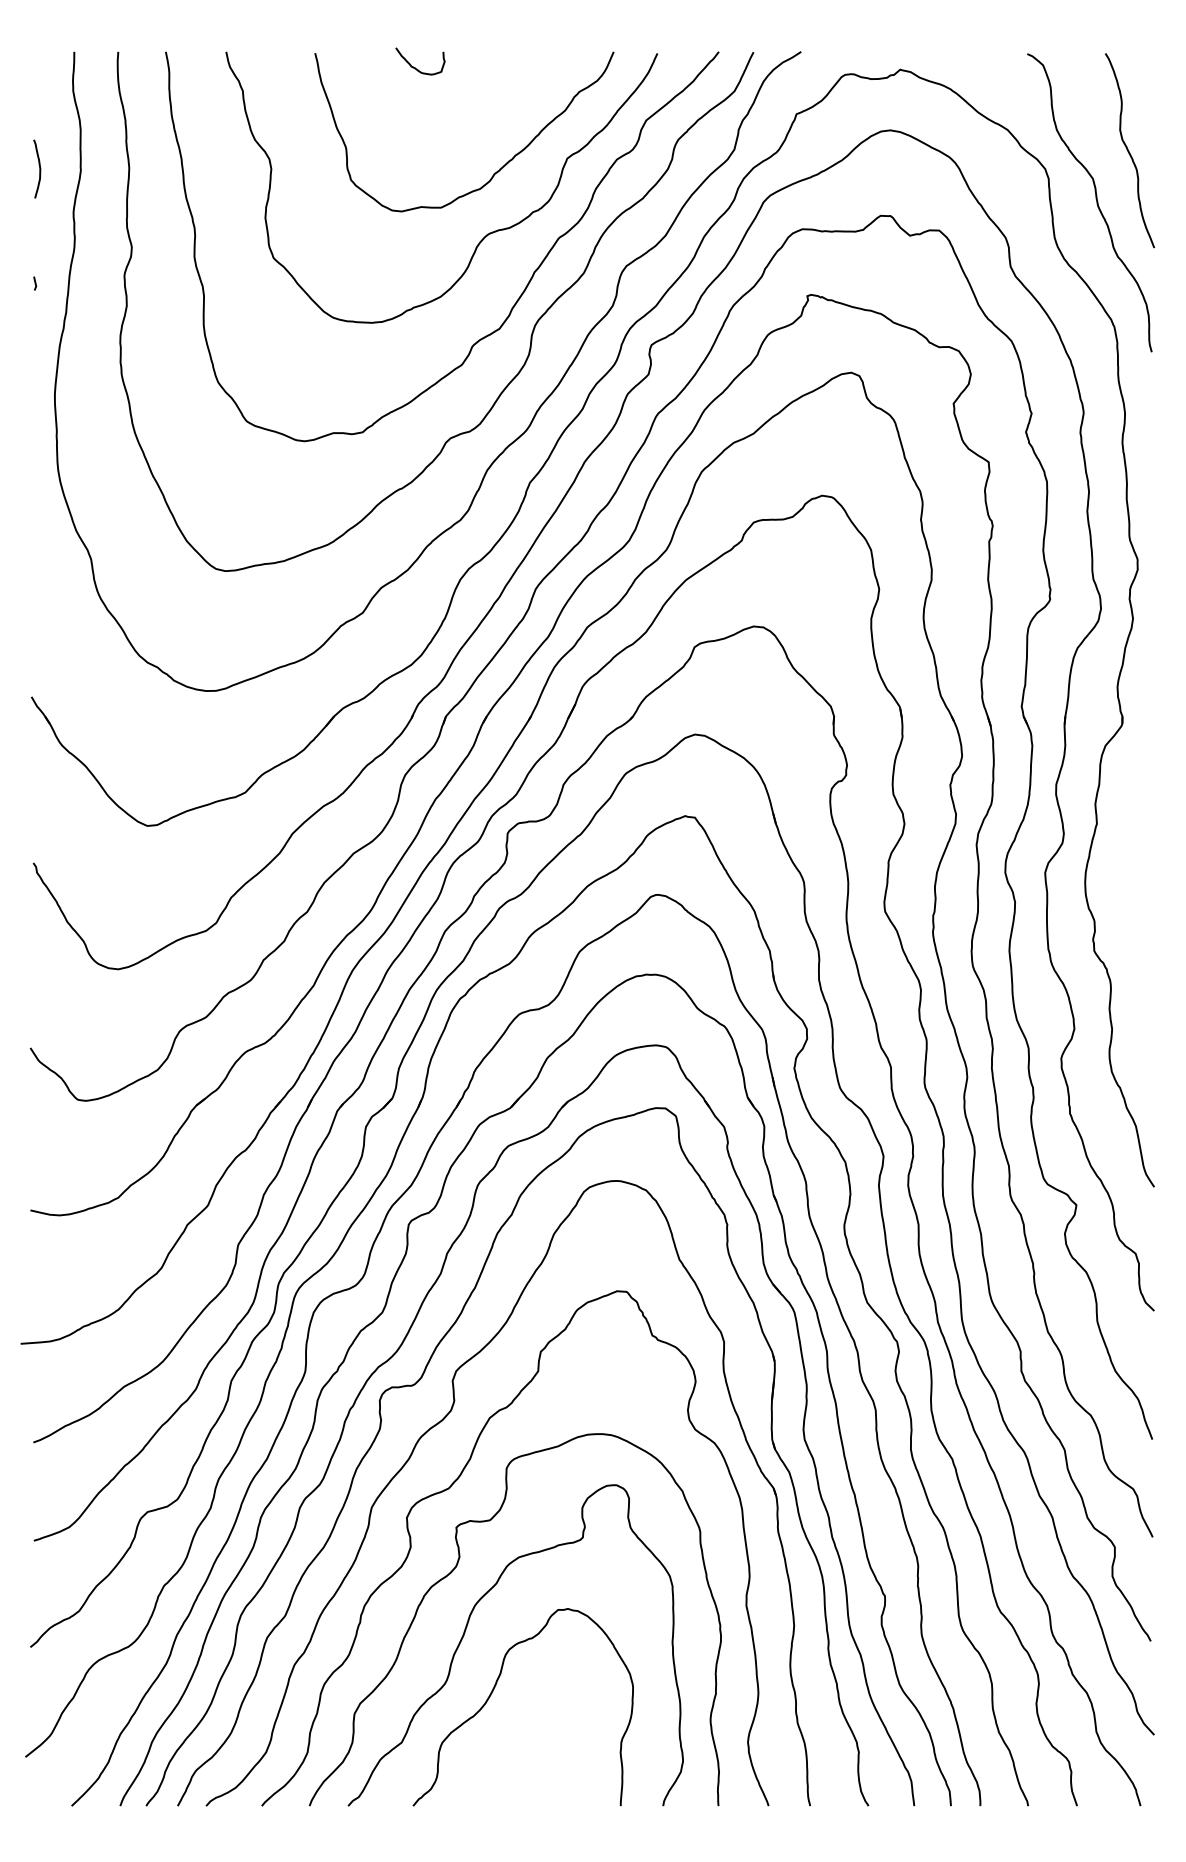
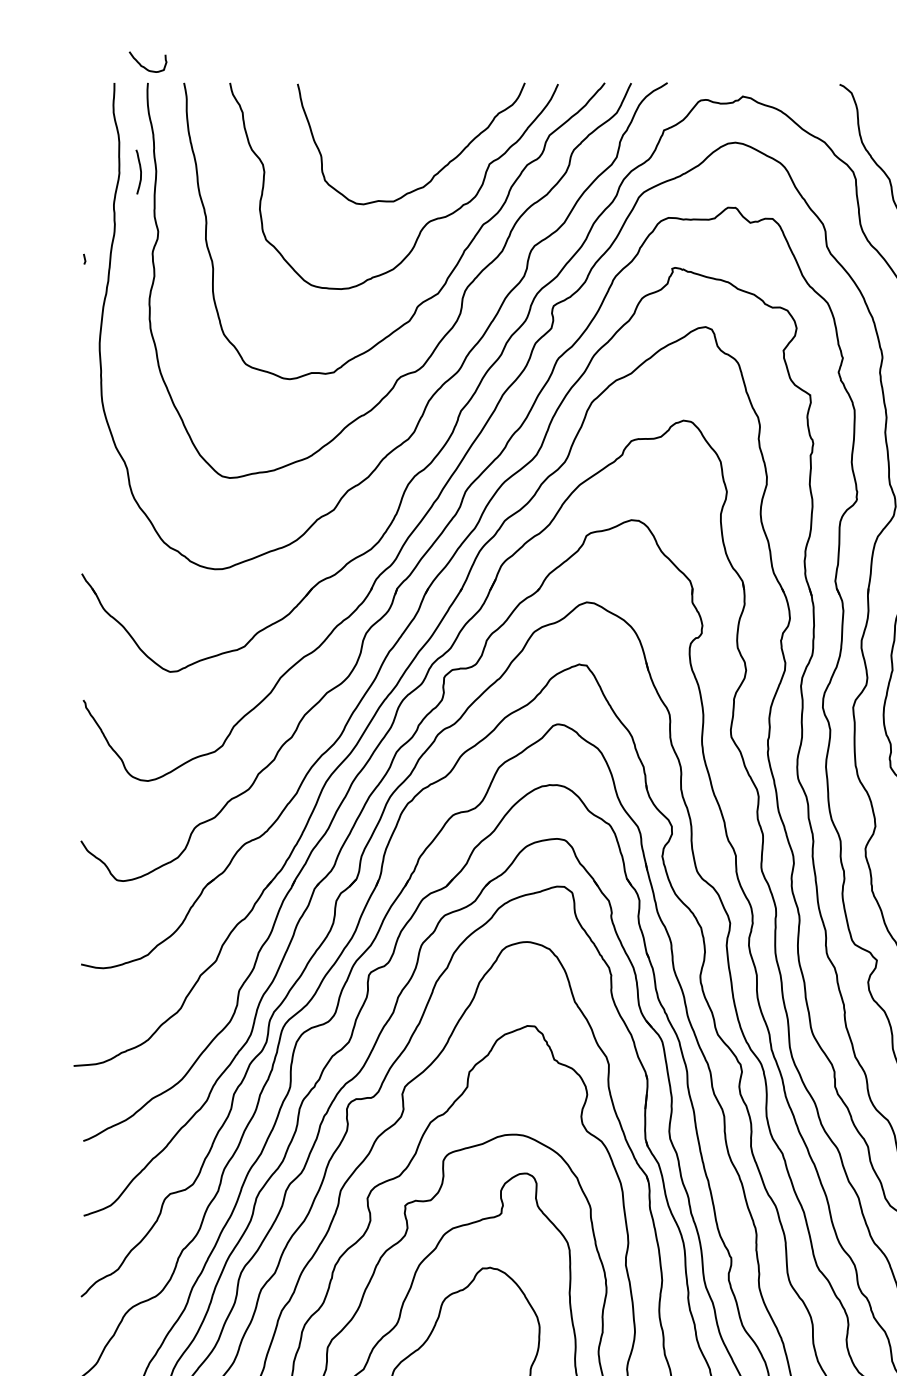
curve: (415, 67) -> (144, 66), moved
curve: (39, 168) -> (140, 171), moved

